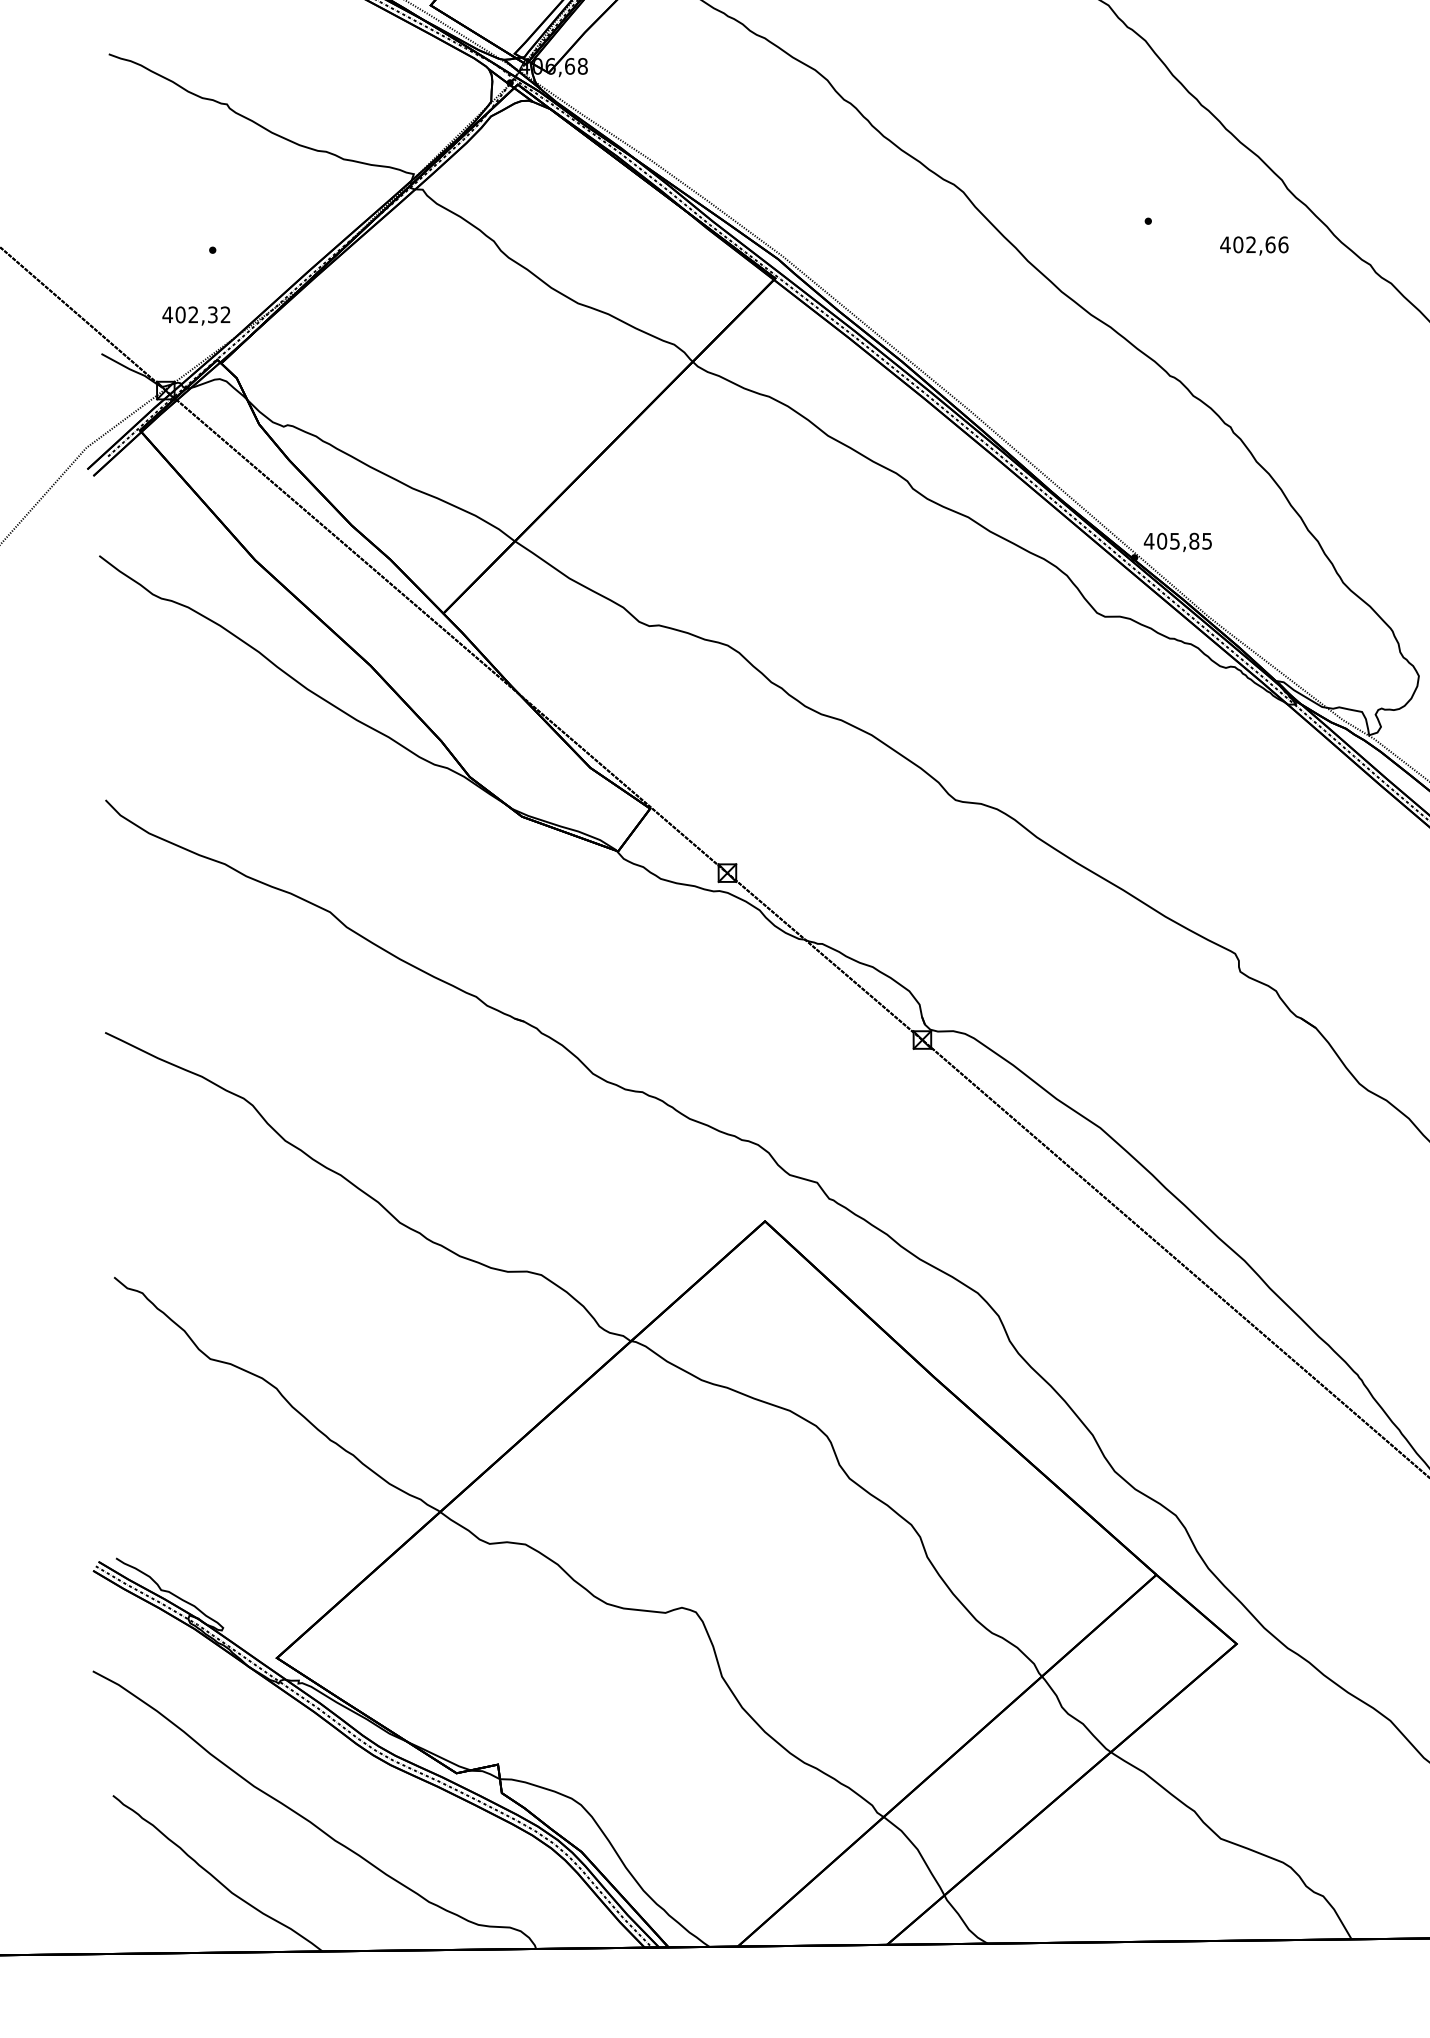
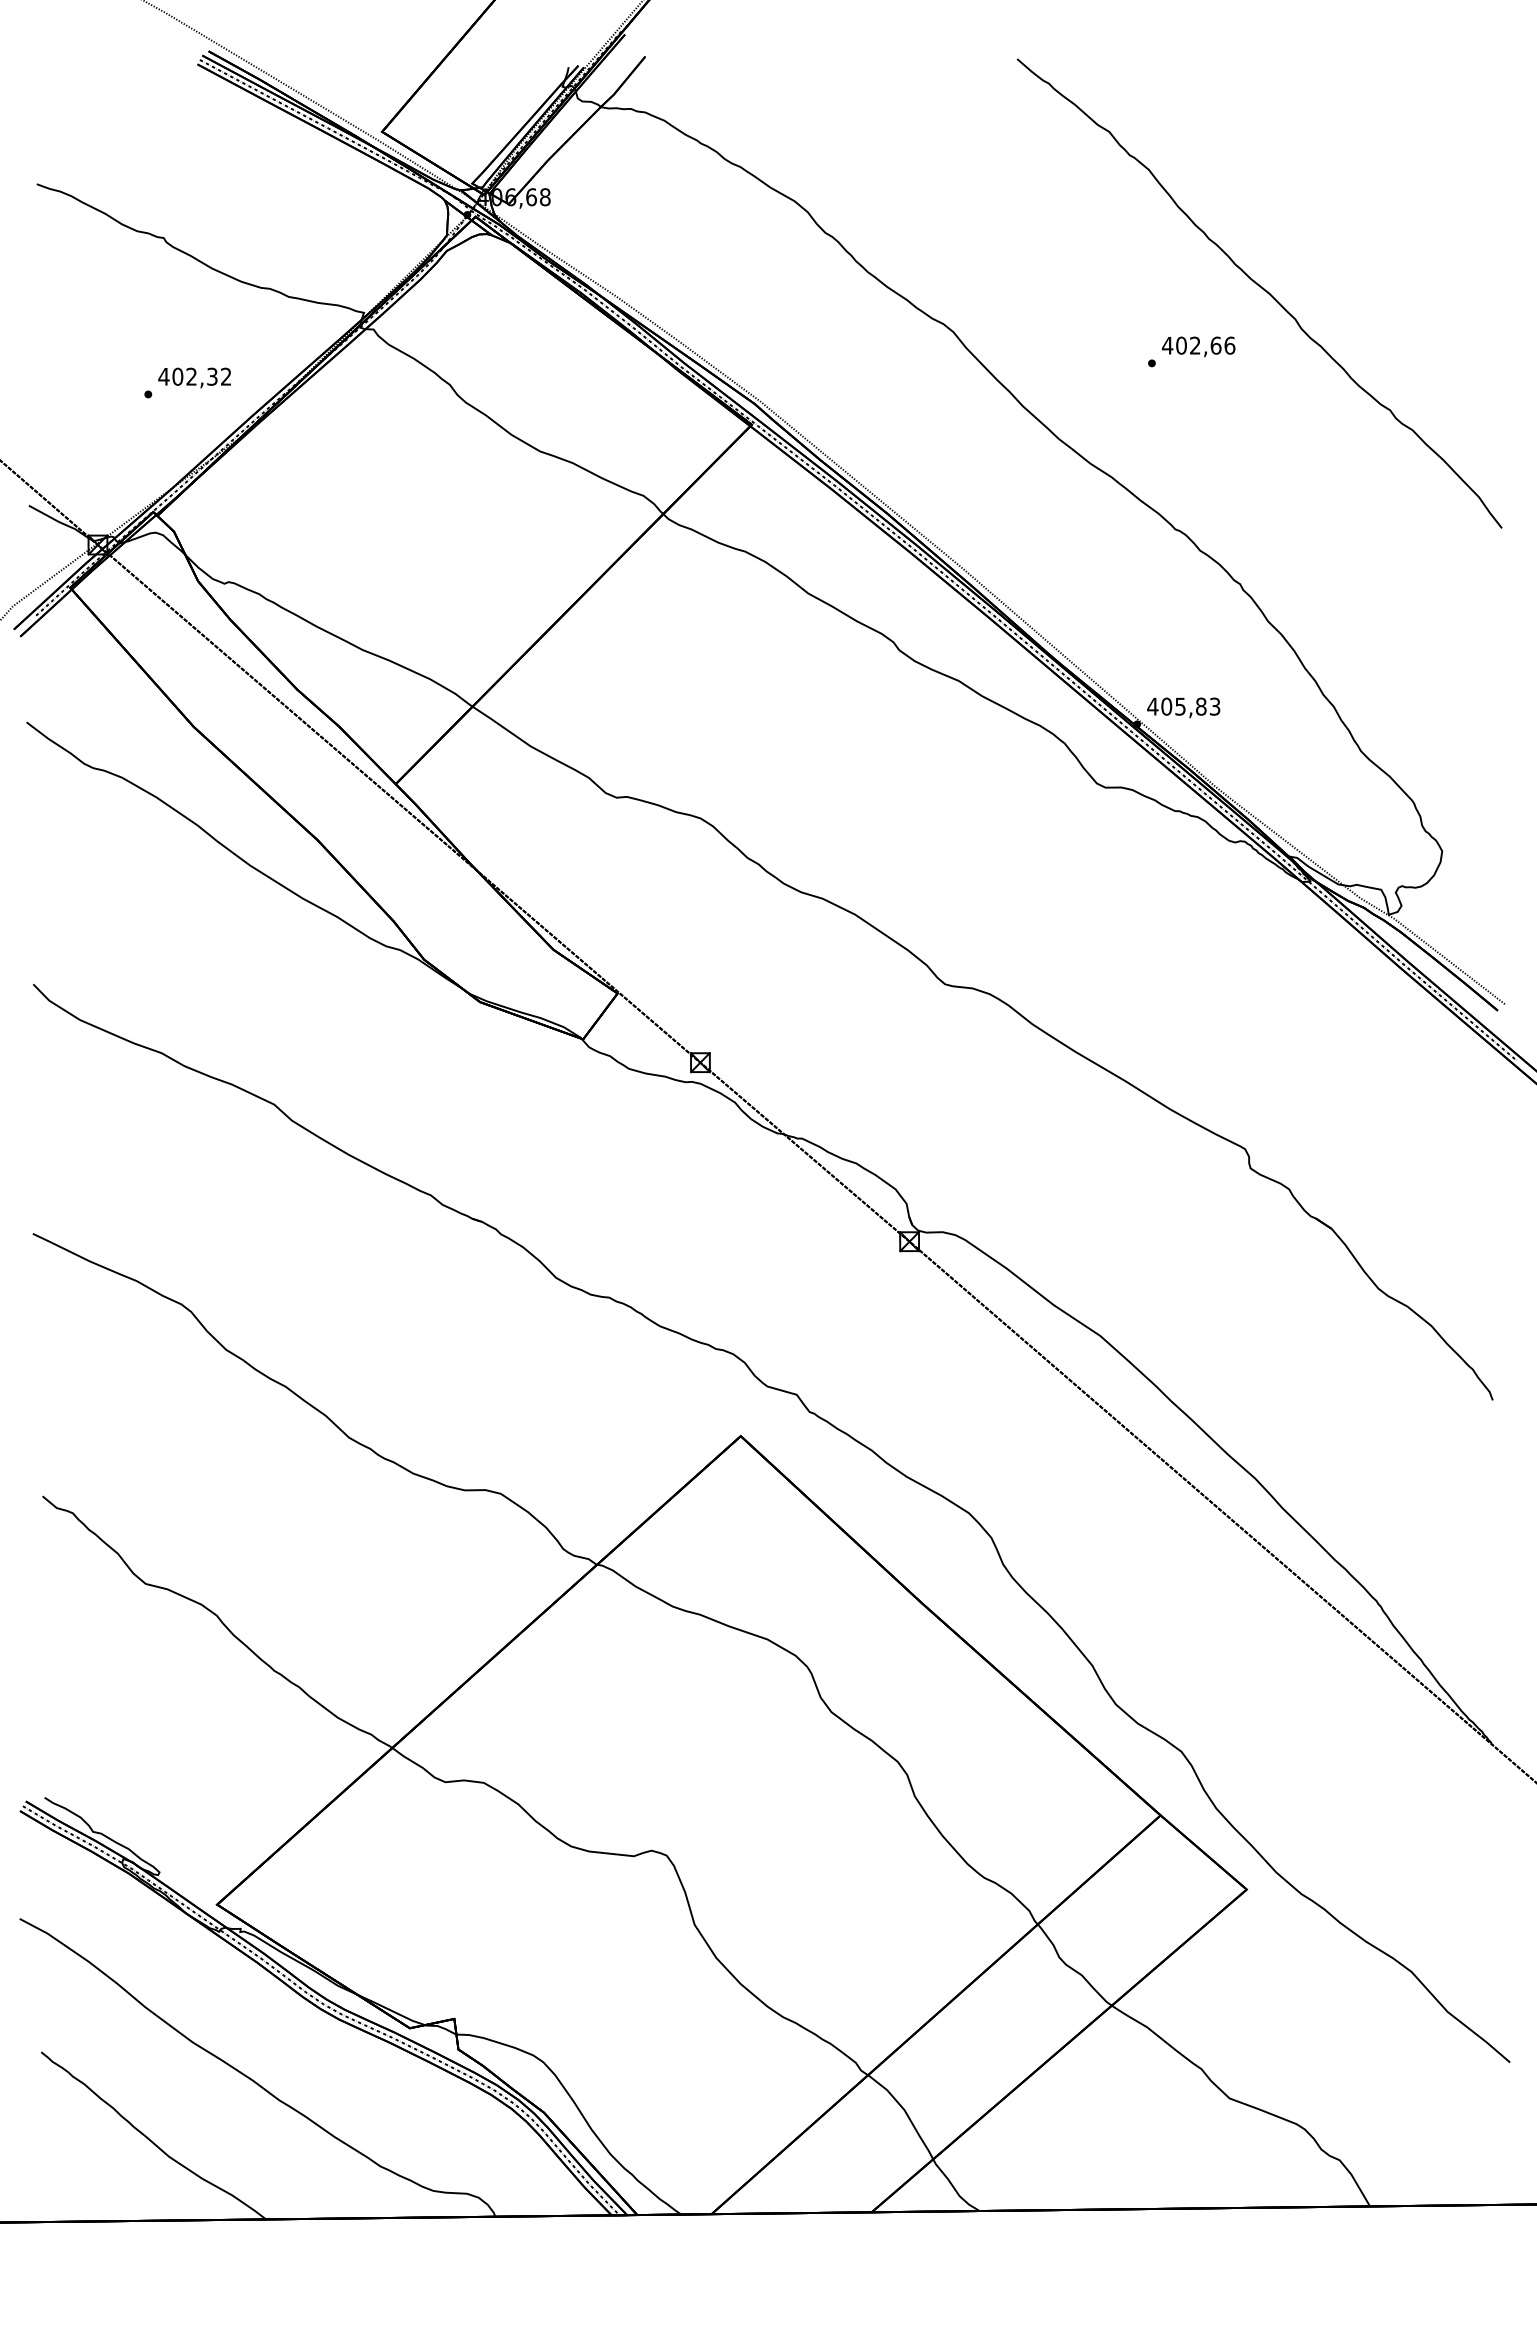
text: (1254, 245) -> (1198, 346), moved
text: (196, 315) -> (194, 377), moved
text: (1207, 540) -> (1215, 705), 405,85 -> 405,83

